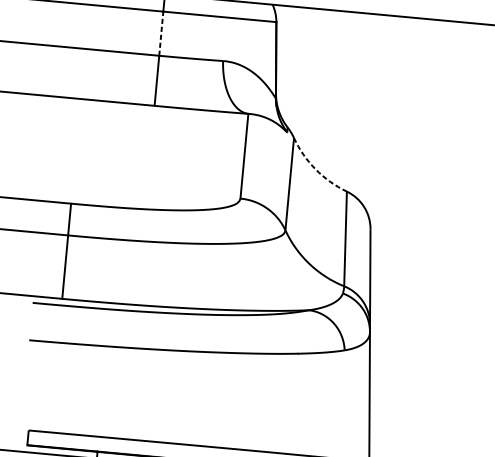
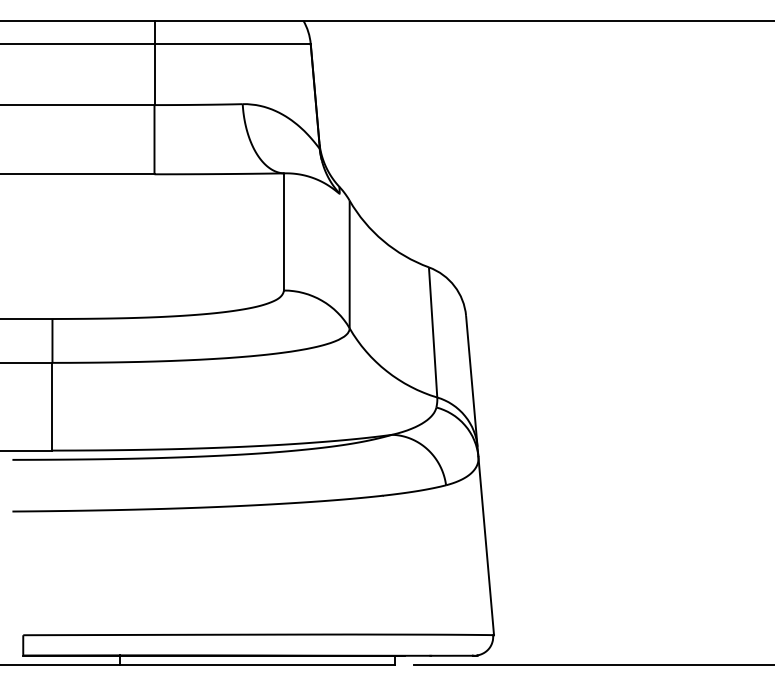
line: (161, 33) -> (154, 74), dashed -> solid
arc: (315, 169) -> (383, 241), dashed -> solid

